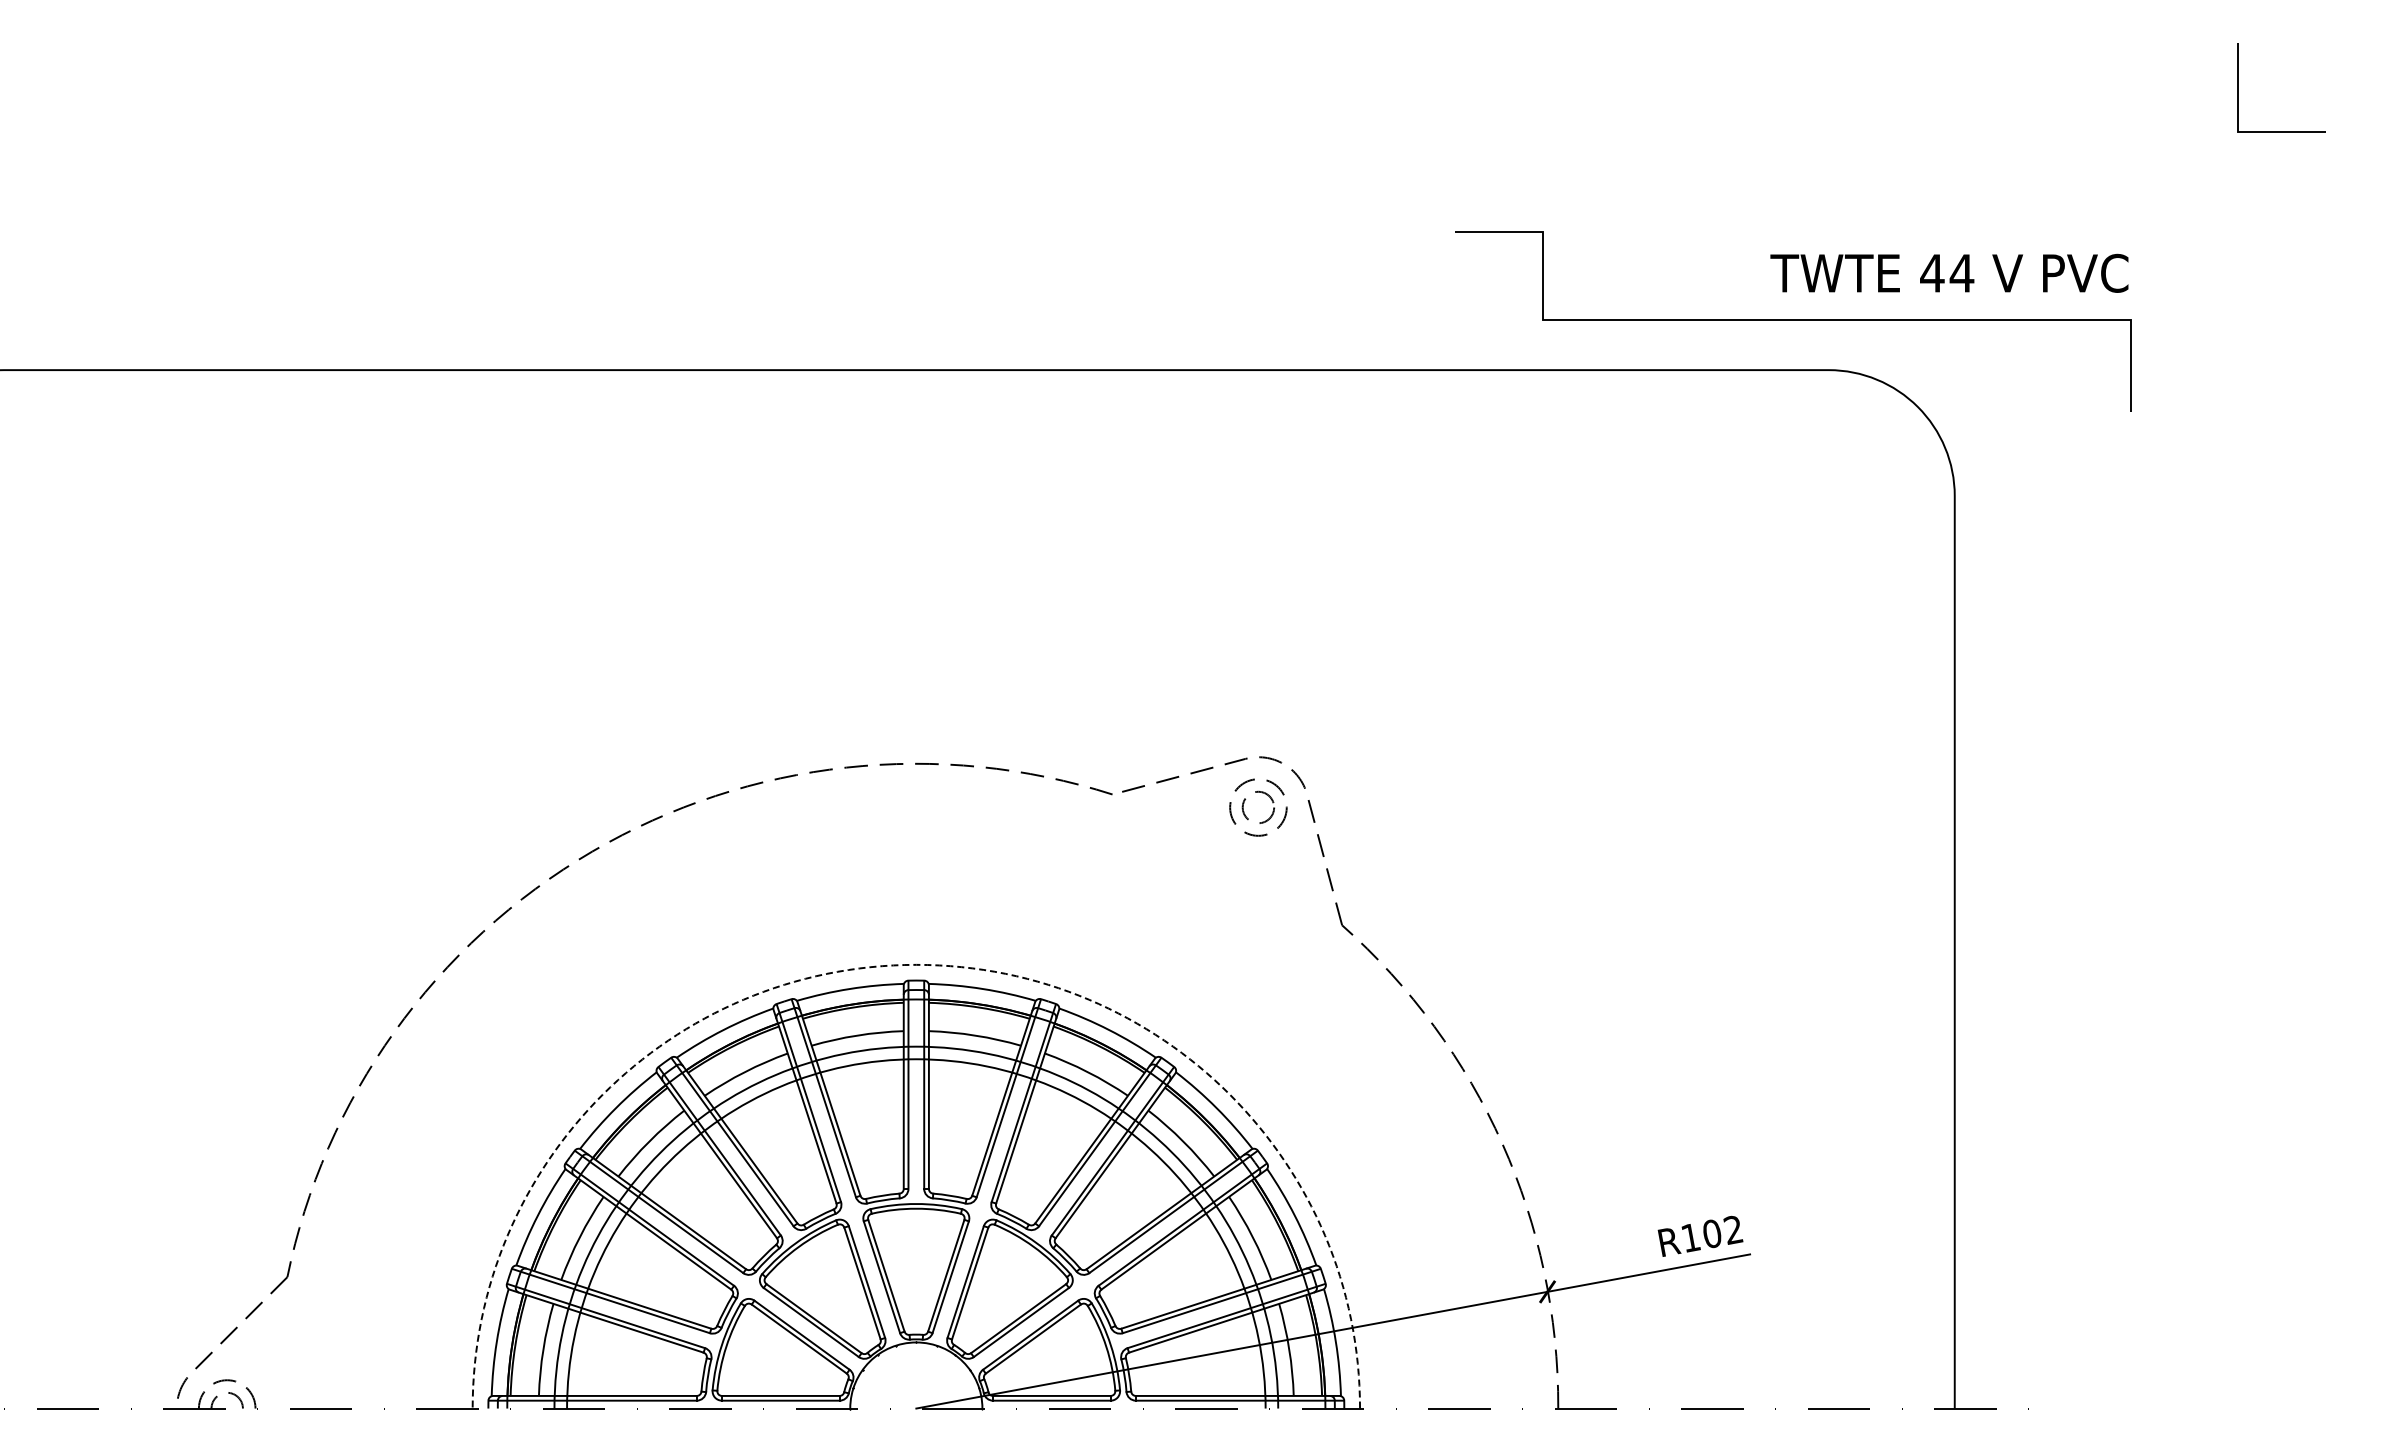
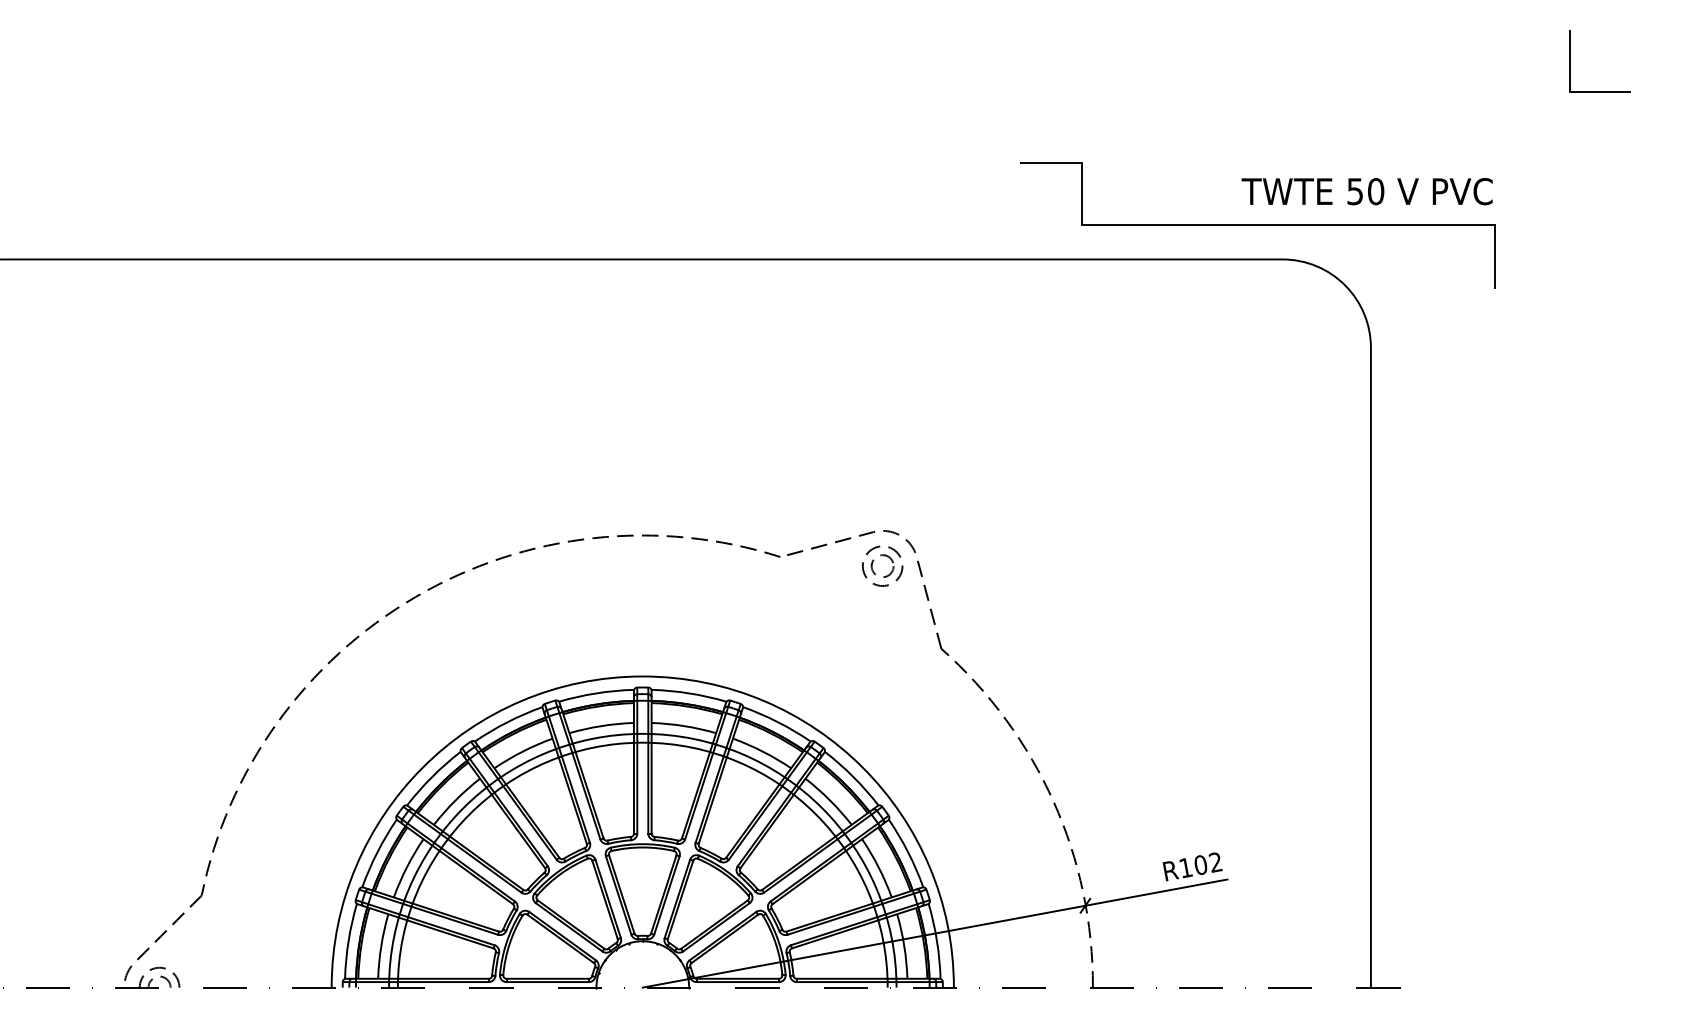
text: (1947, 272) -> (1365, 191), 44 -> 50
arc: (916, 964) -> (642, 676), dashed -> solid

